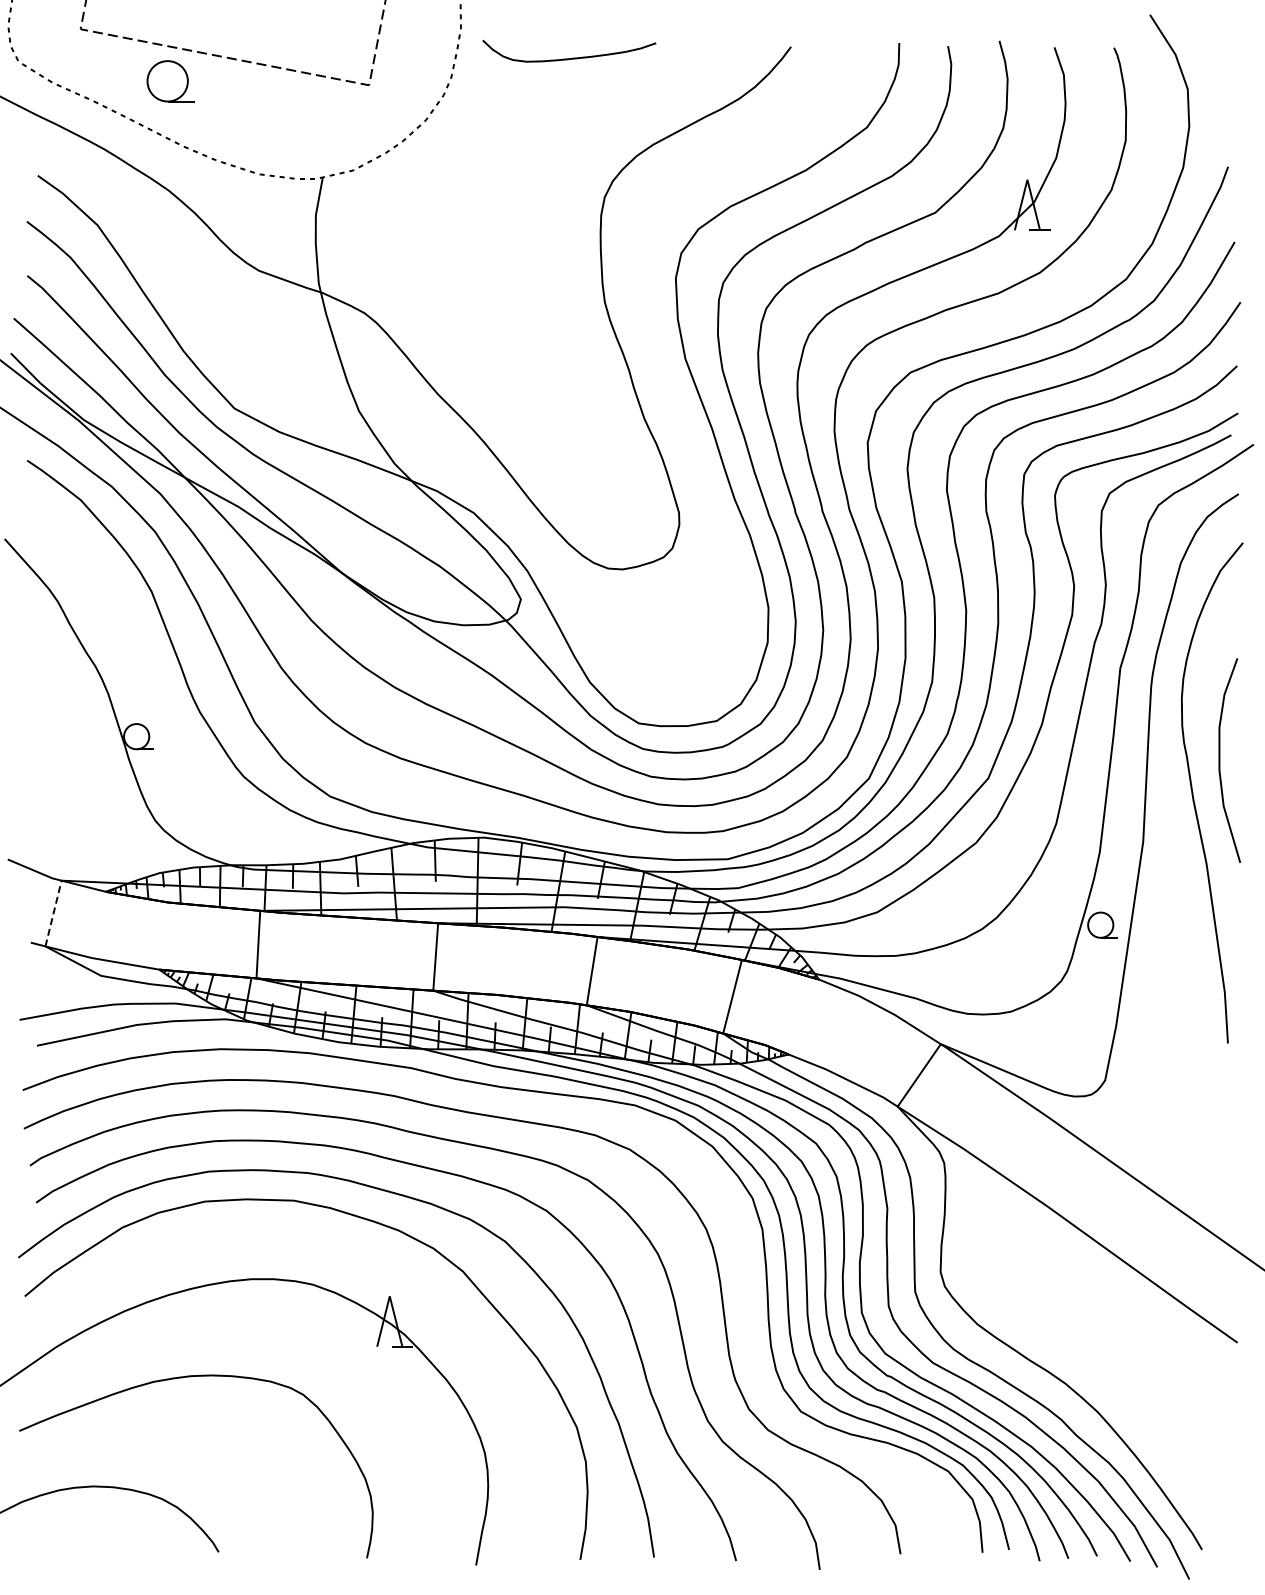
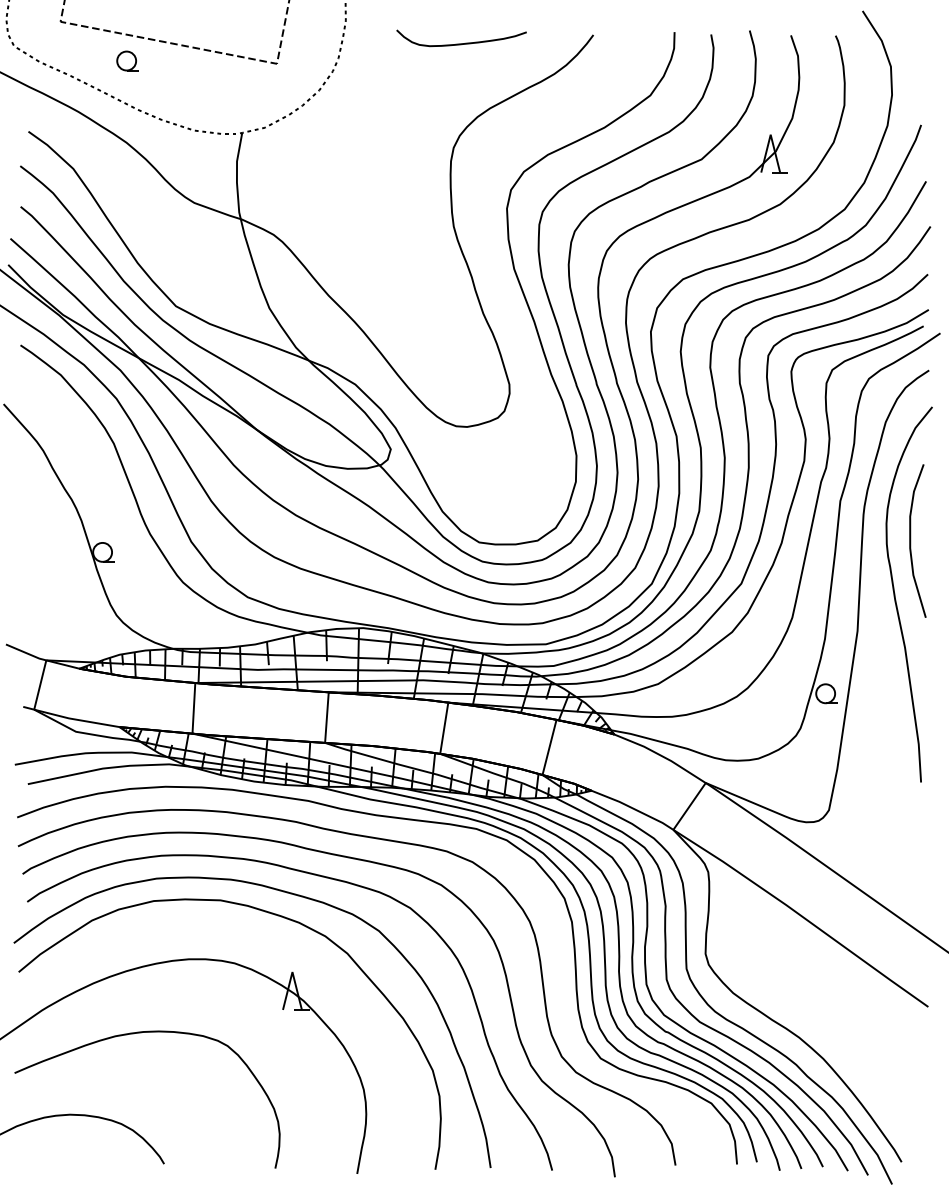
curve: (572, 57) -> (464, 43), moved
part: (170, 81) -> (128, 61), size x0.62
curve: (1220, 760) -> (911, 541), moved
line: (53, 913) -> (40, 685), dashed -> solid

